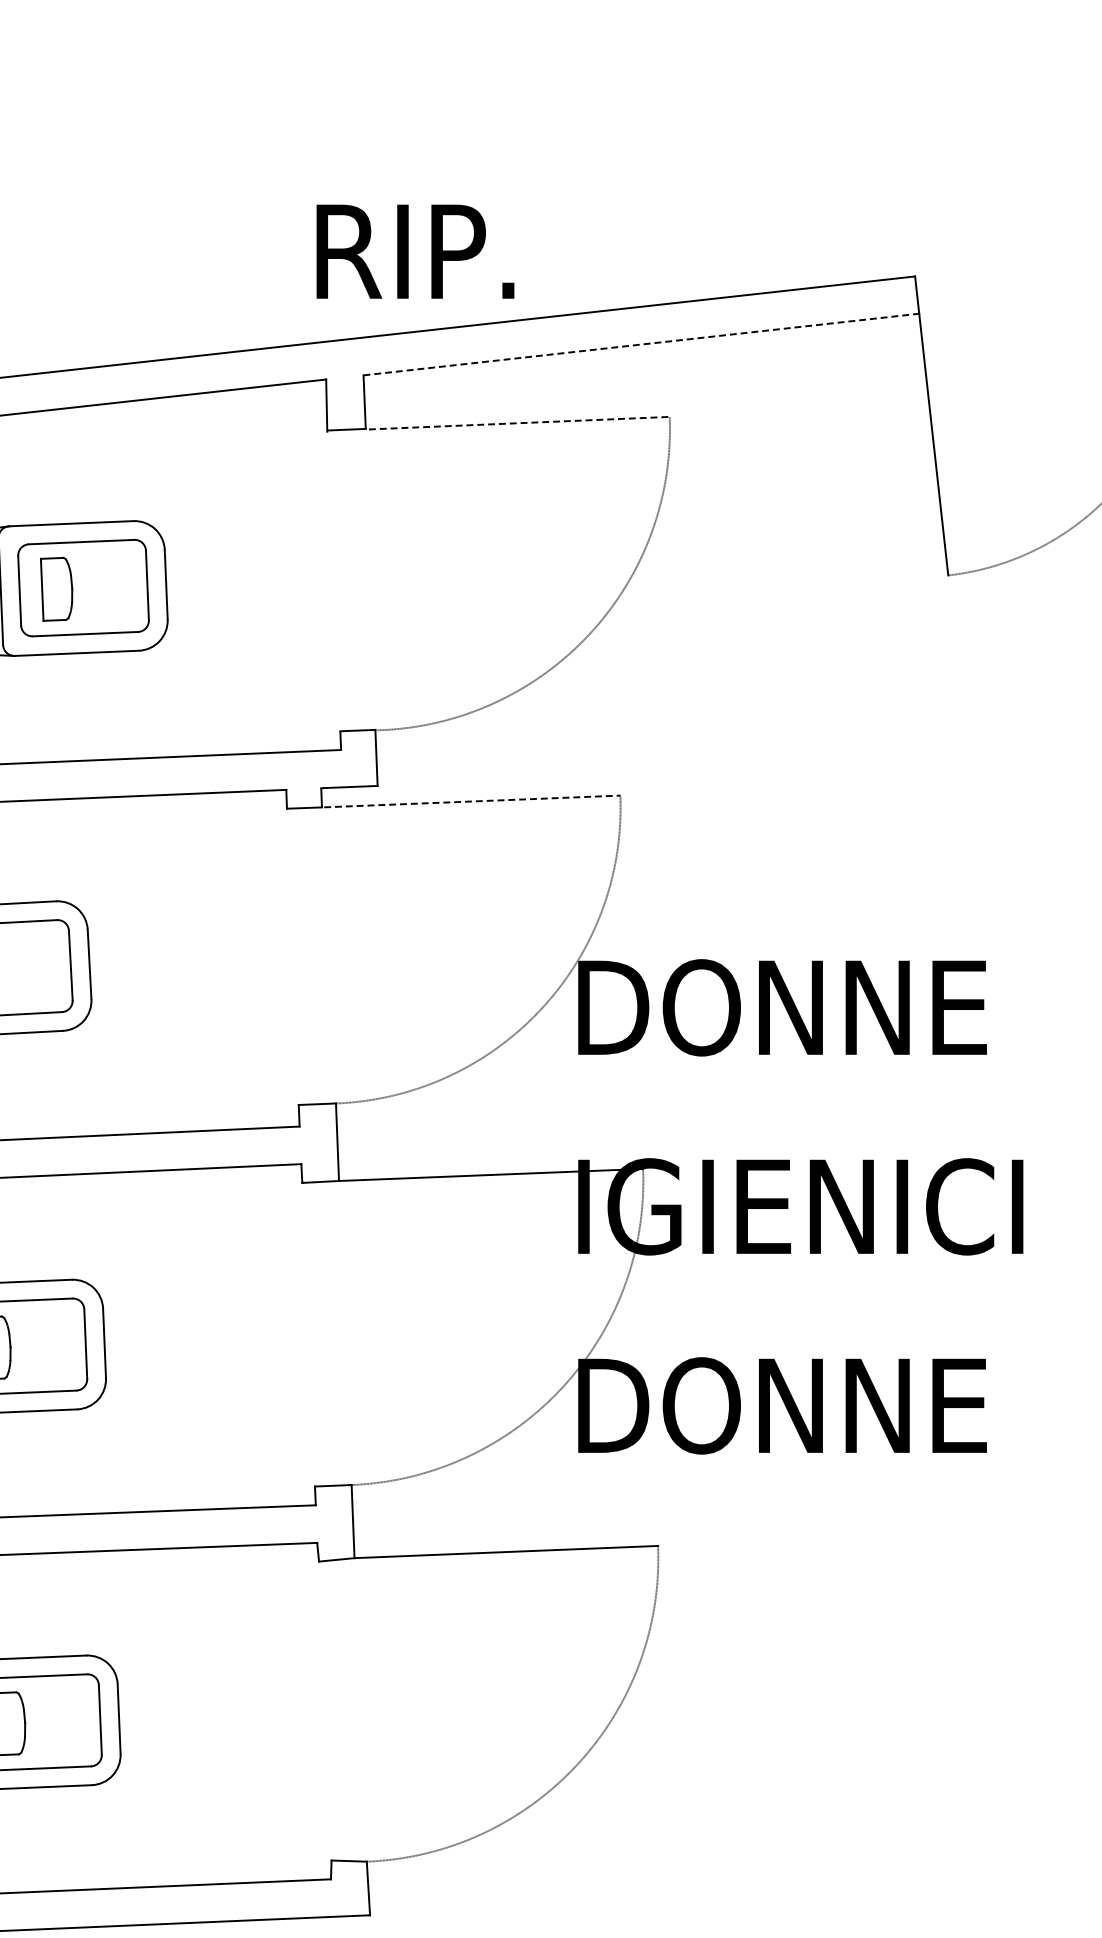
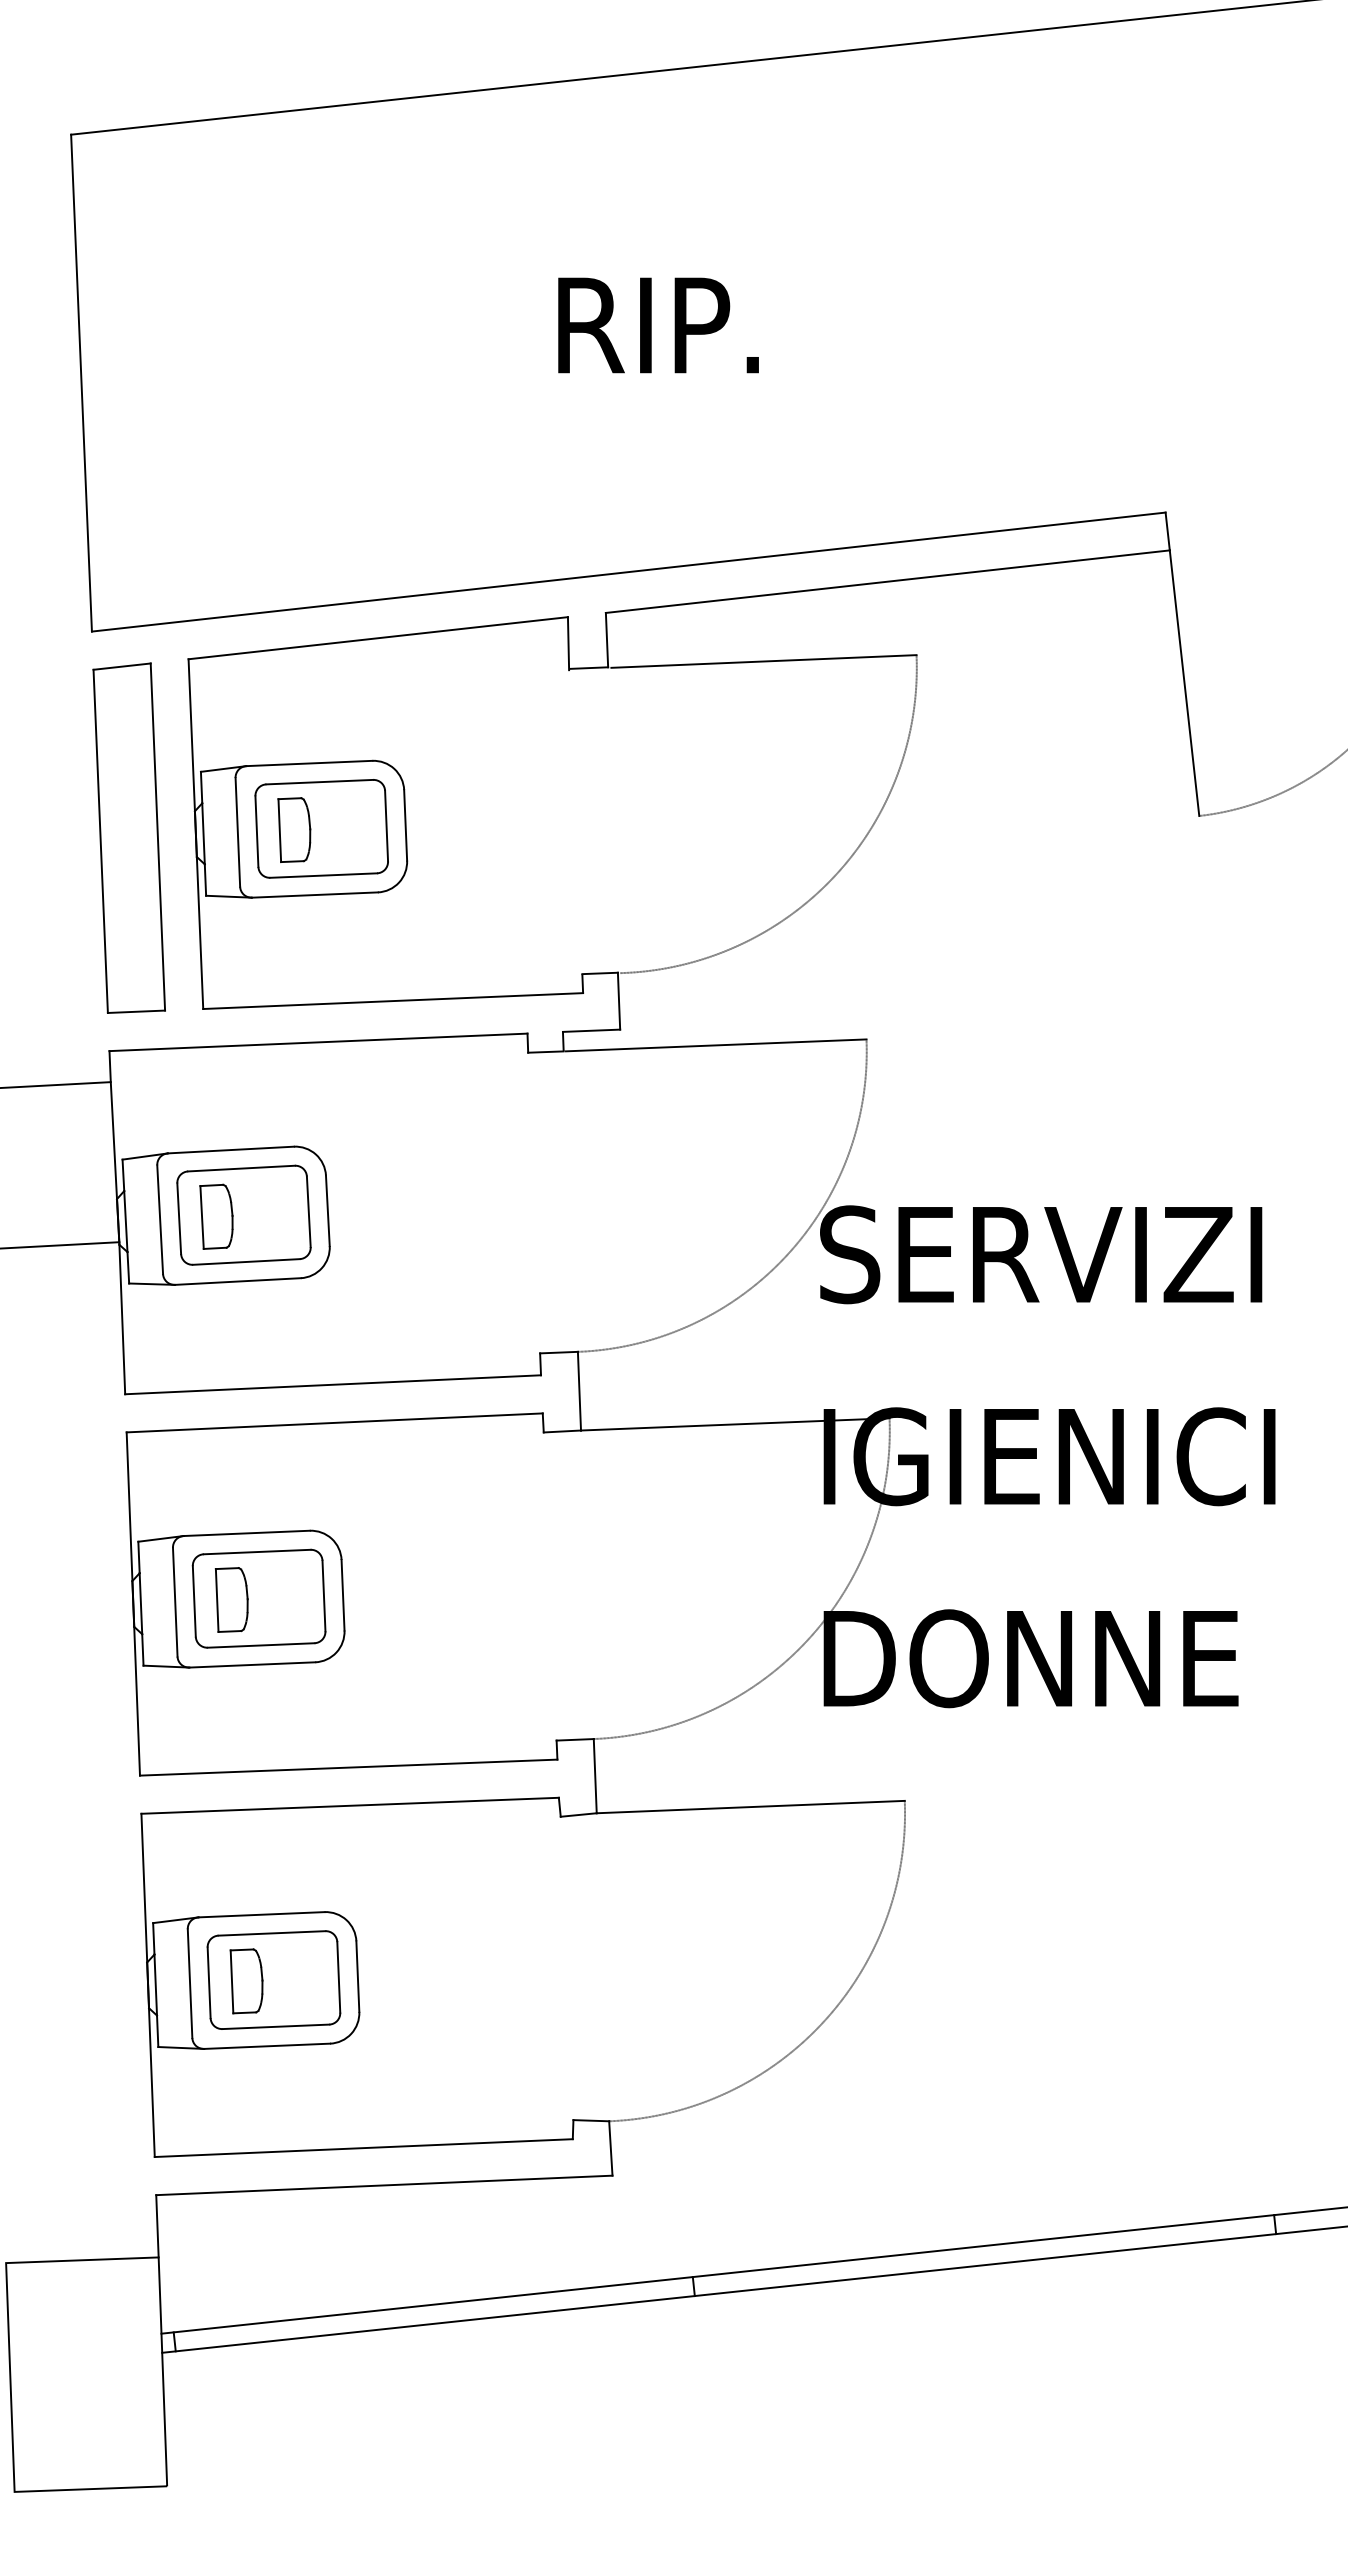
text: (415, 251) -> (658, 325), moved
line: (641, 344) -> (887, 581), dashed -> solid
line: (518, 423) -> (763, 661), dashed -> solid
line: (472, 801) -> (716, 1045), dashed -> solid
text: (792, 1007) -> (1041, 1254), DONNE -> SERVIZI

